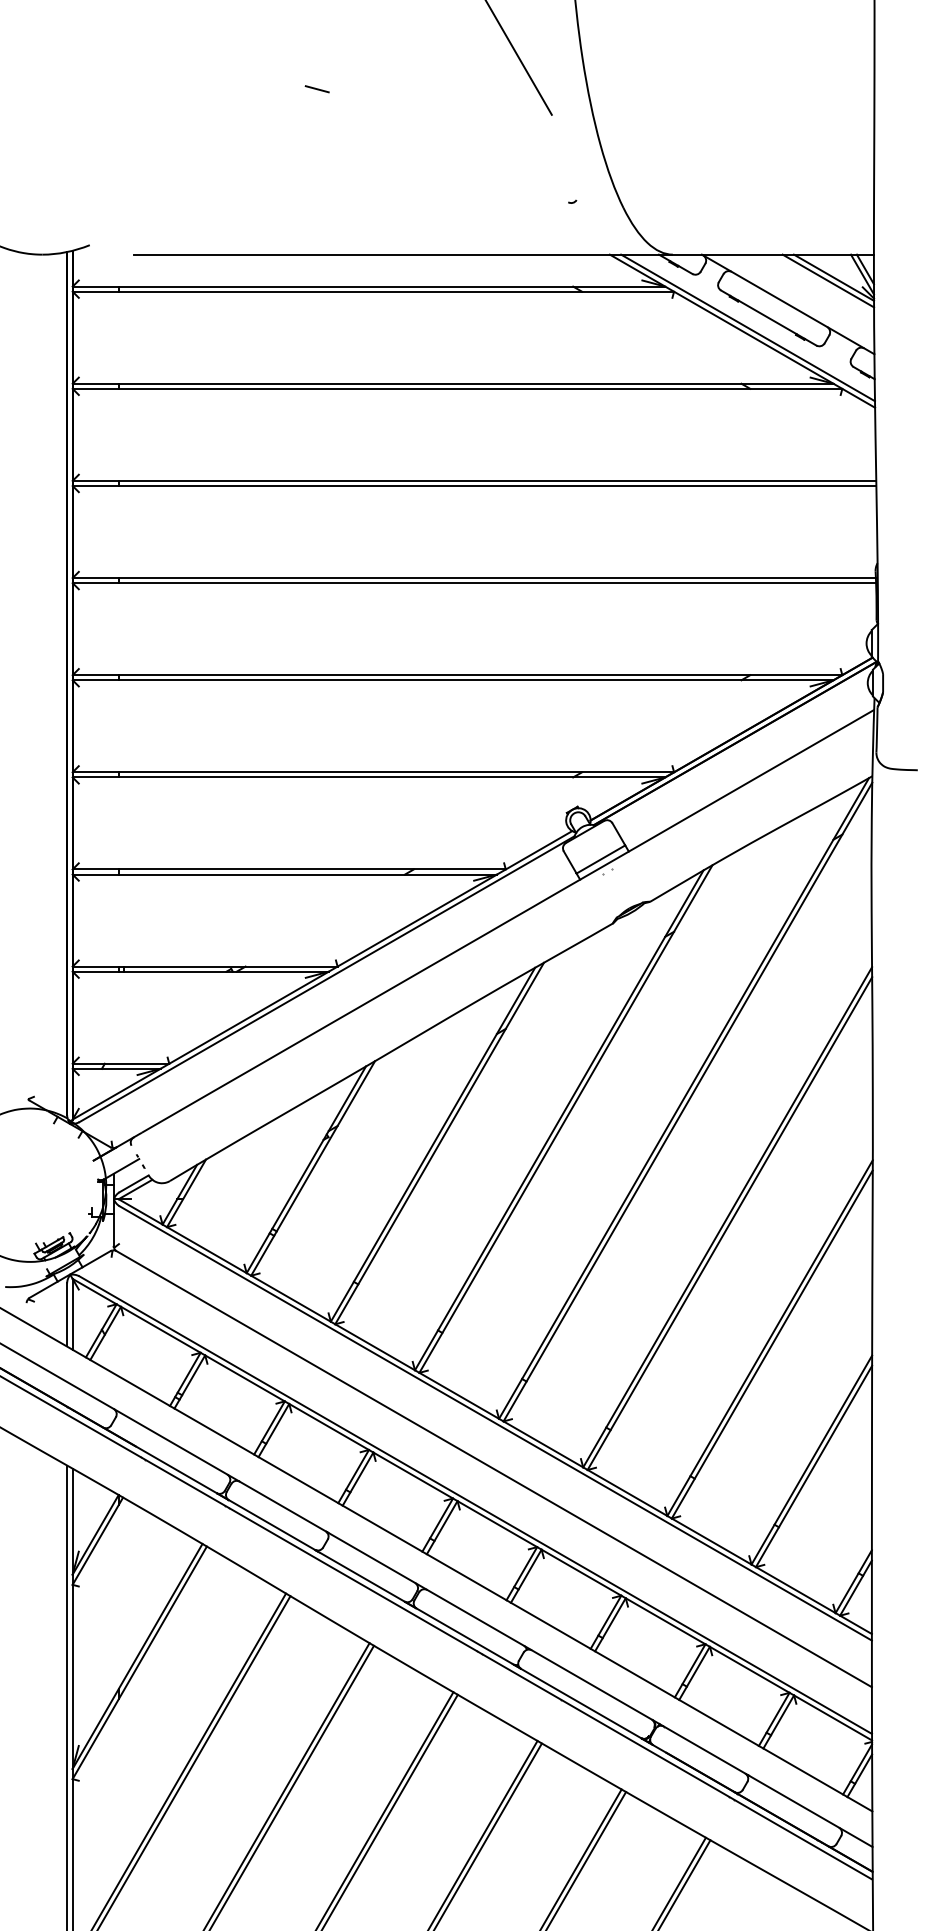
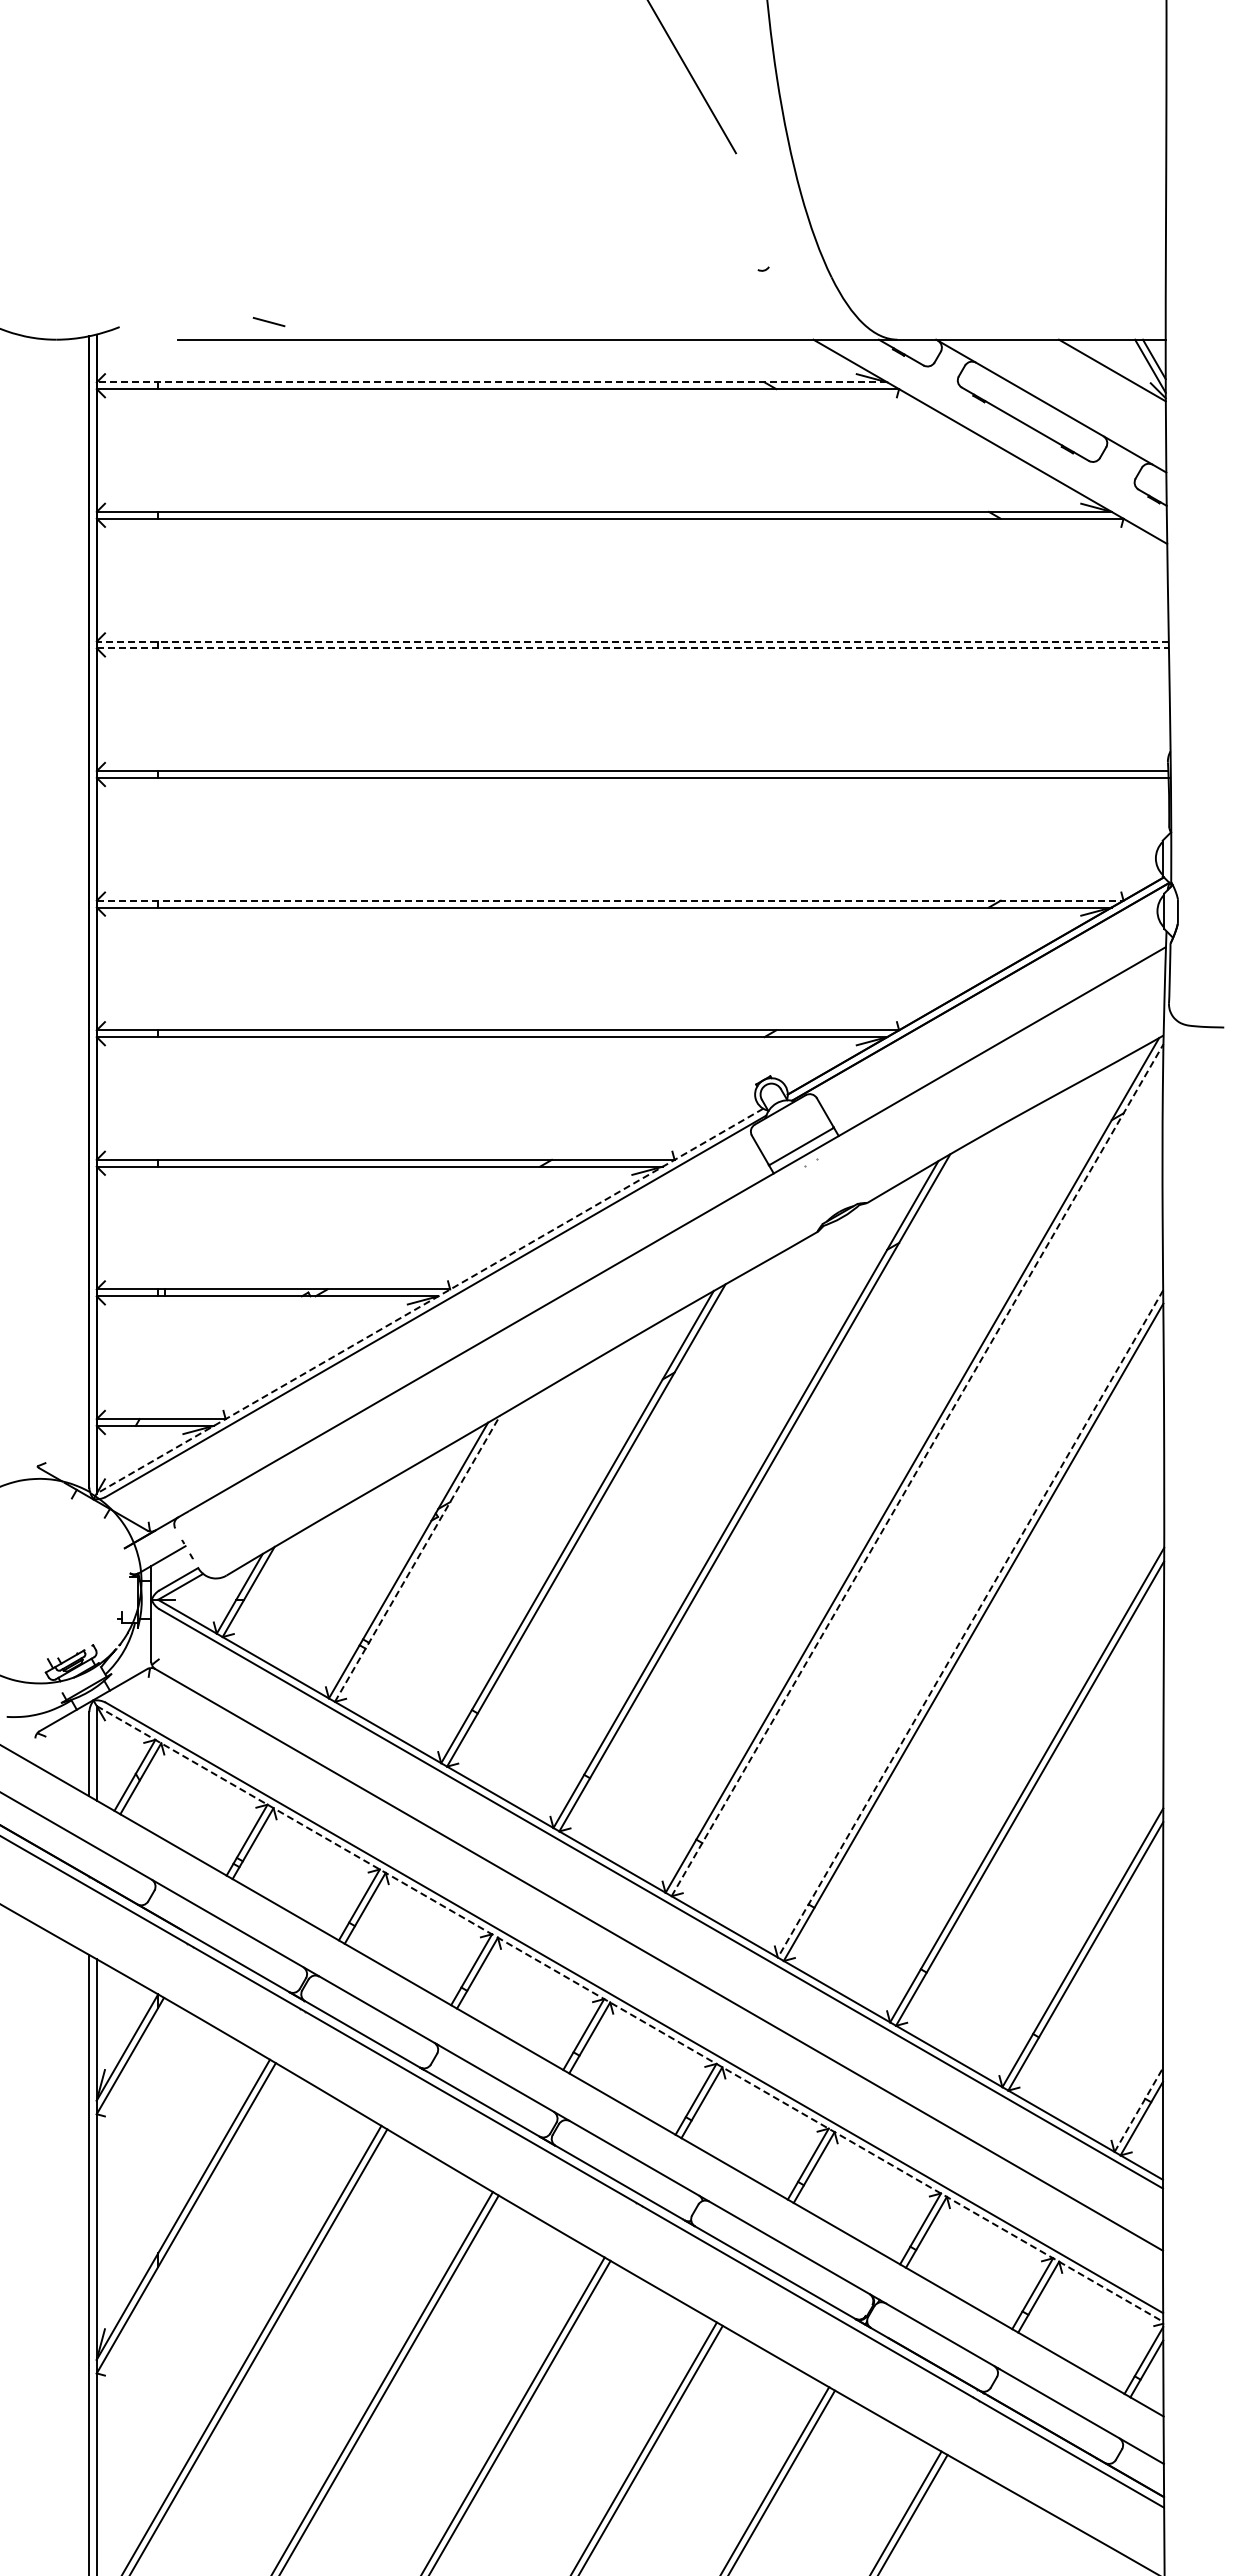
line: (316, 89) -> (268, 322), moved
line: (828, 280) -> (1104, 374), removed
line: (368, 286) -> (491, 382), solid -> dashed
line: (747, 327) -> (997, 437), removed
line: (474, 480) -> (632, 641), solid -> dashed
line: (474, 486) -> (633, 648), solid -> dashed
line: (457, 675) -> (610, 900), solid -> dashed
line: (322, 975) -> (430, 1301), solid -> dashed
line: (687, 1102) -> (917, 1470), solid -> dashed
line: (313, 1168) -> (417, 1558), solid -> dashed
line: (727, 1217) -> (970, 1624), solid -> dashed
line: (472, 1509) -> (630, 2013), solid -> dashed
line: (854, 1581) -> (1139, 2109), solid -> dashed

